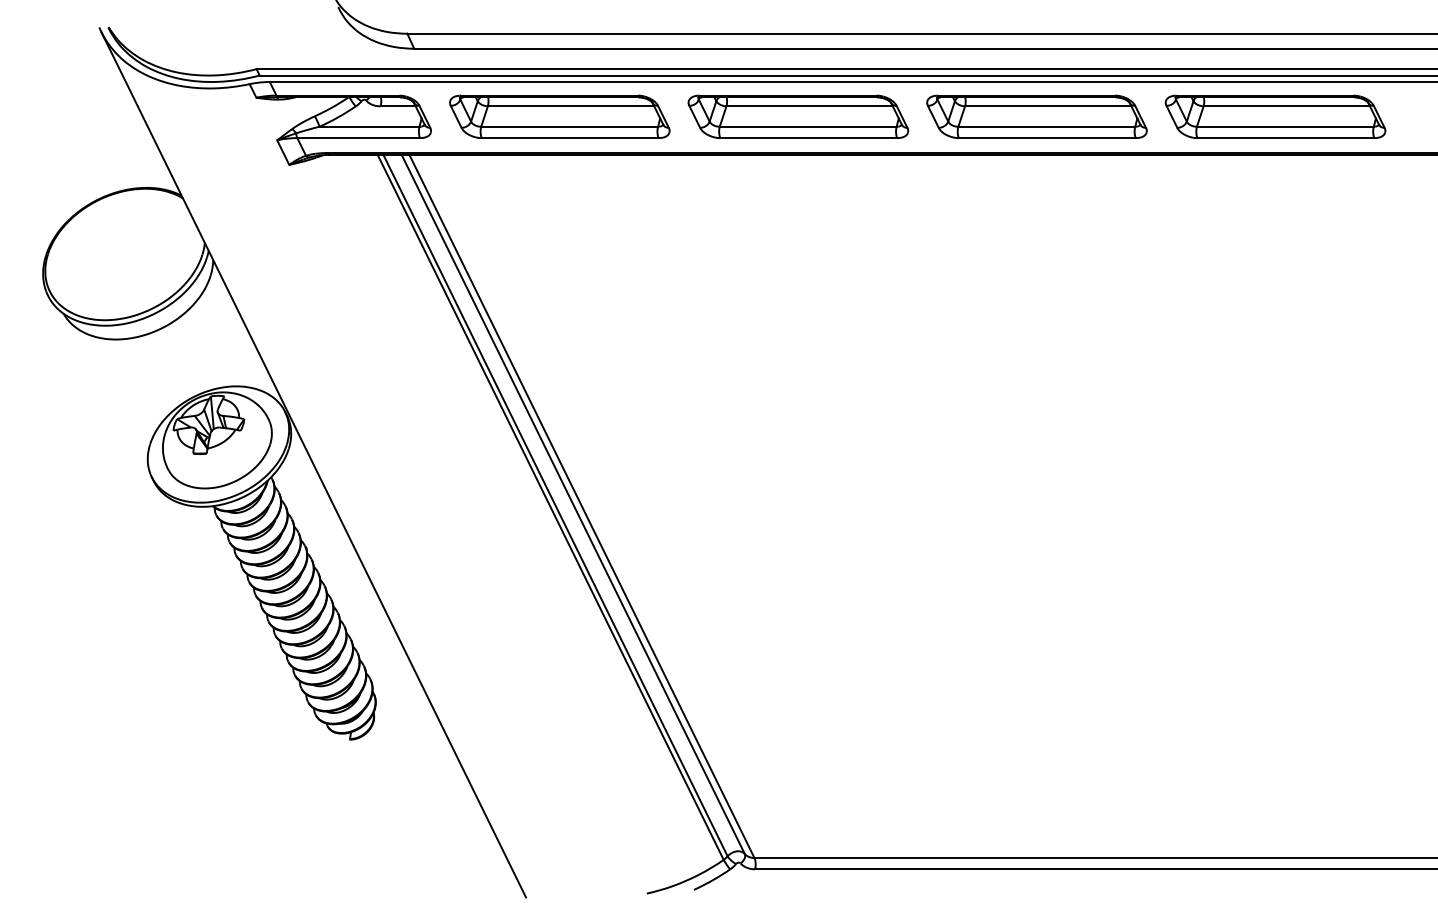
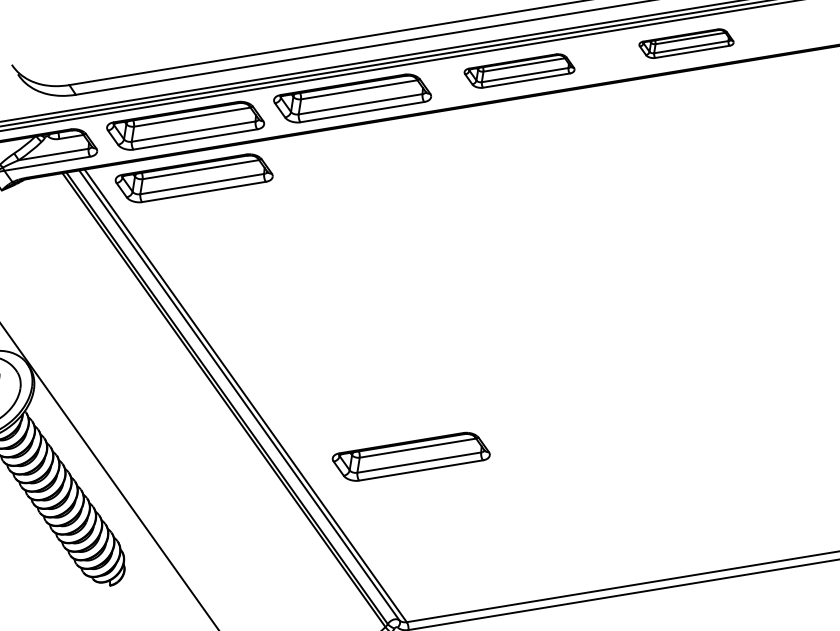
part: (1036, 116) -> (519, 70), size x0.7
part: (1275, 116) -> (686, 43), size x0.6
part: (559, 191) -> (193, 178), added
part: (798, 628) -> (411, 456), added

